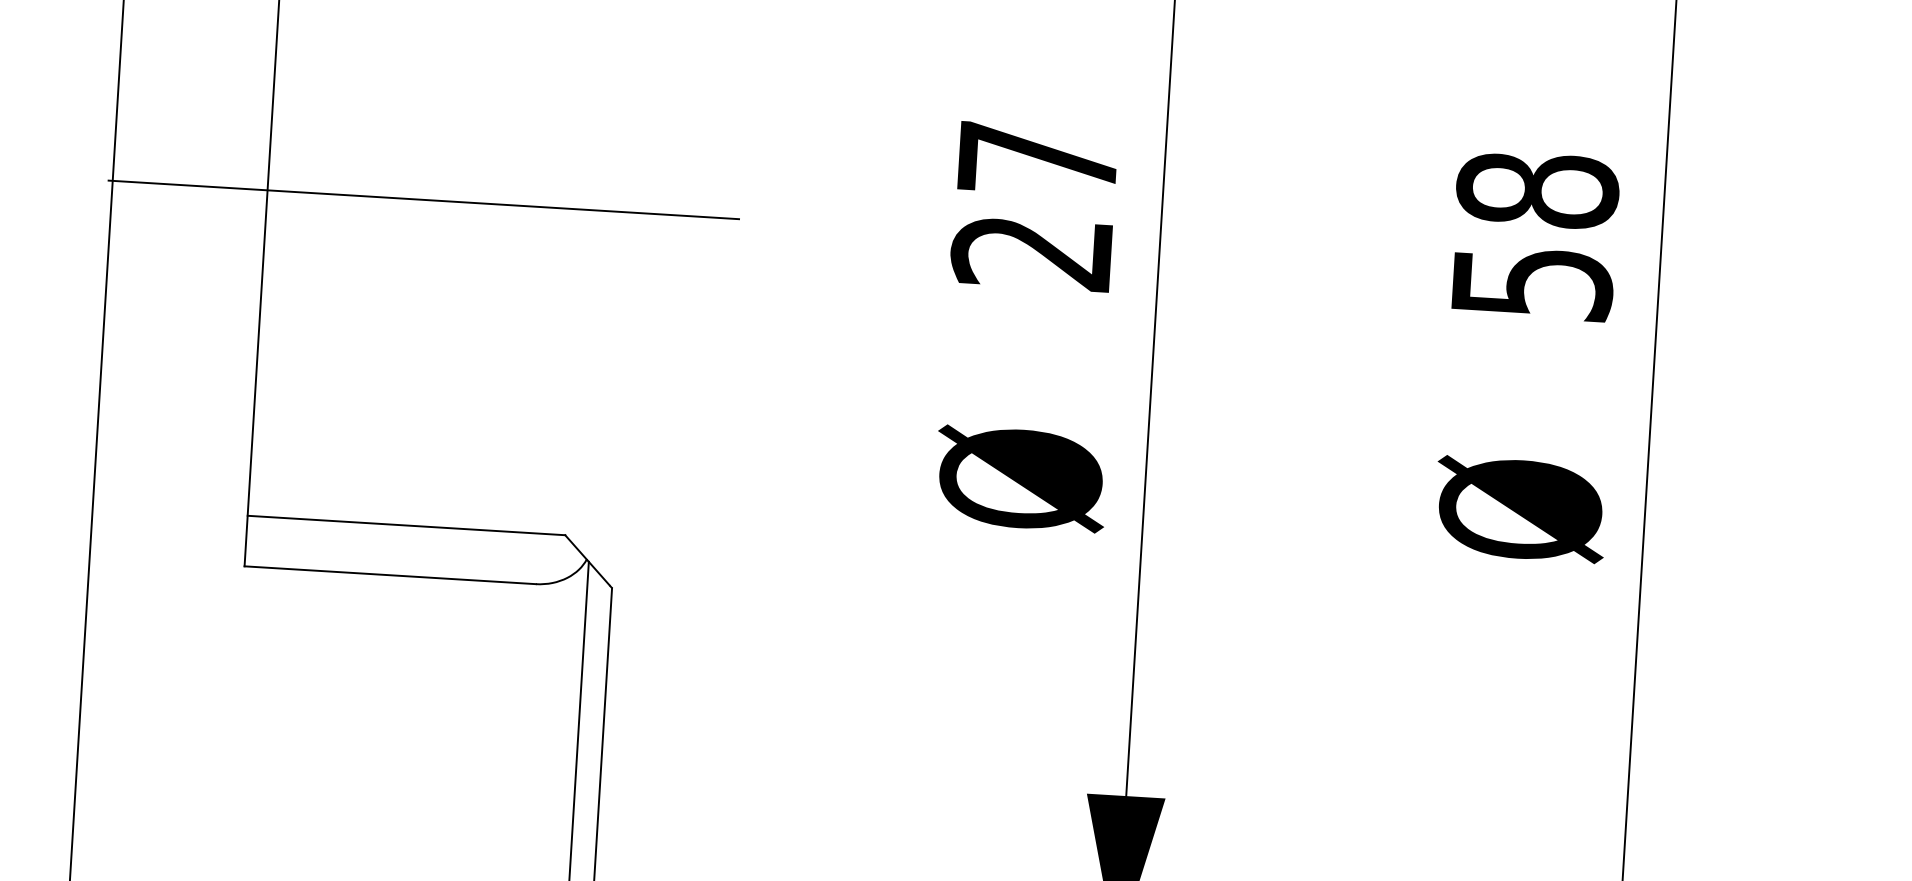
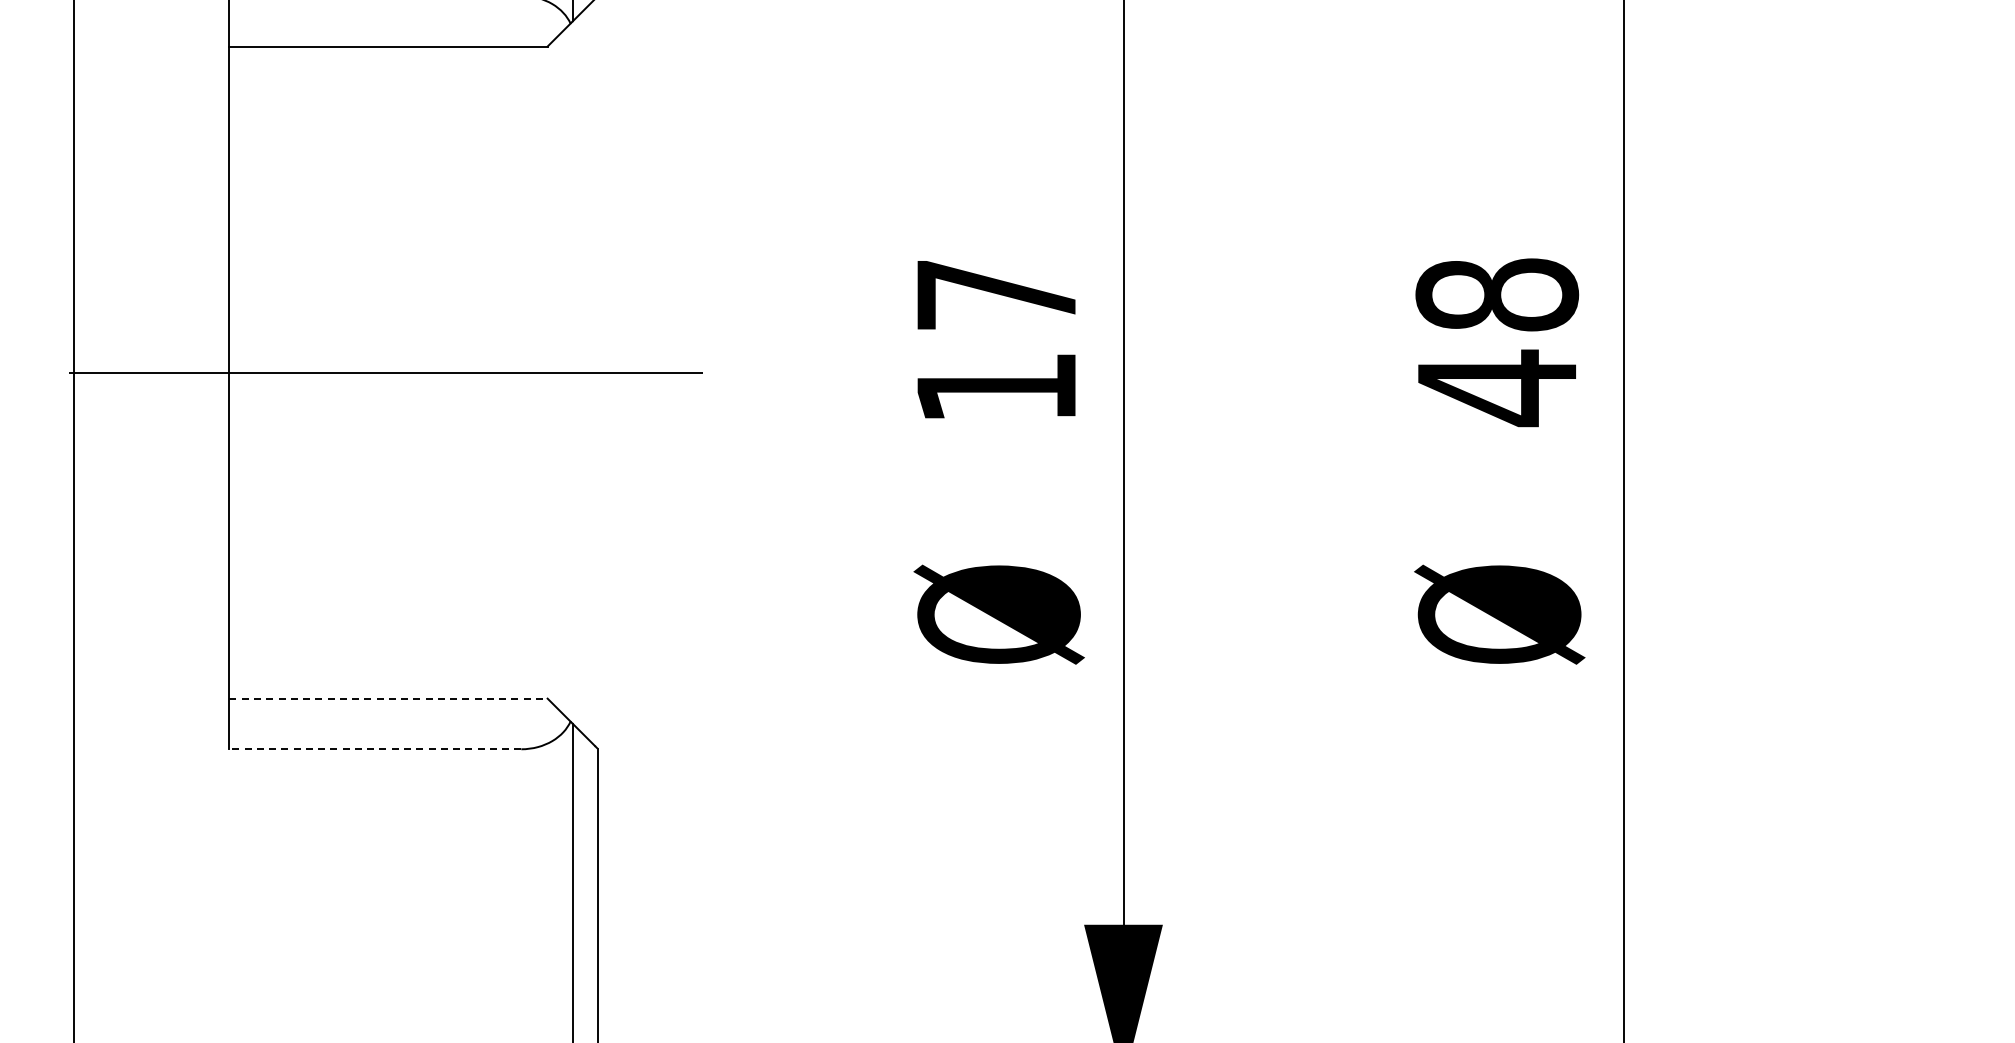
text: (1030, 252) -> (994, 388), 27 -> 17
text: (1533, 283) -> (1498, 388), 58 -> 48
line: (407, 525) -> (389, 698), solid -> dashed
line: (390, 575) -> (375, 749), solid -> dashed

